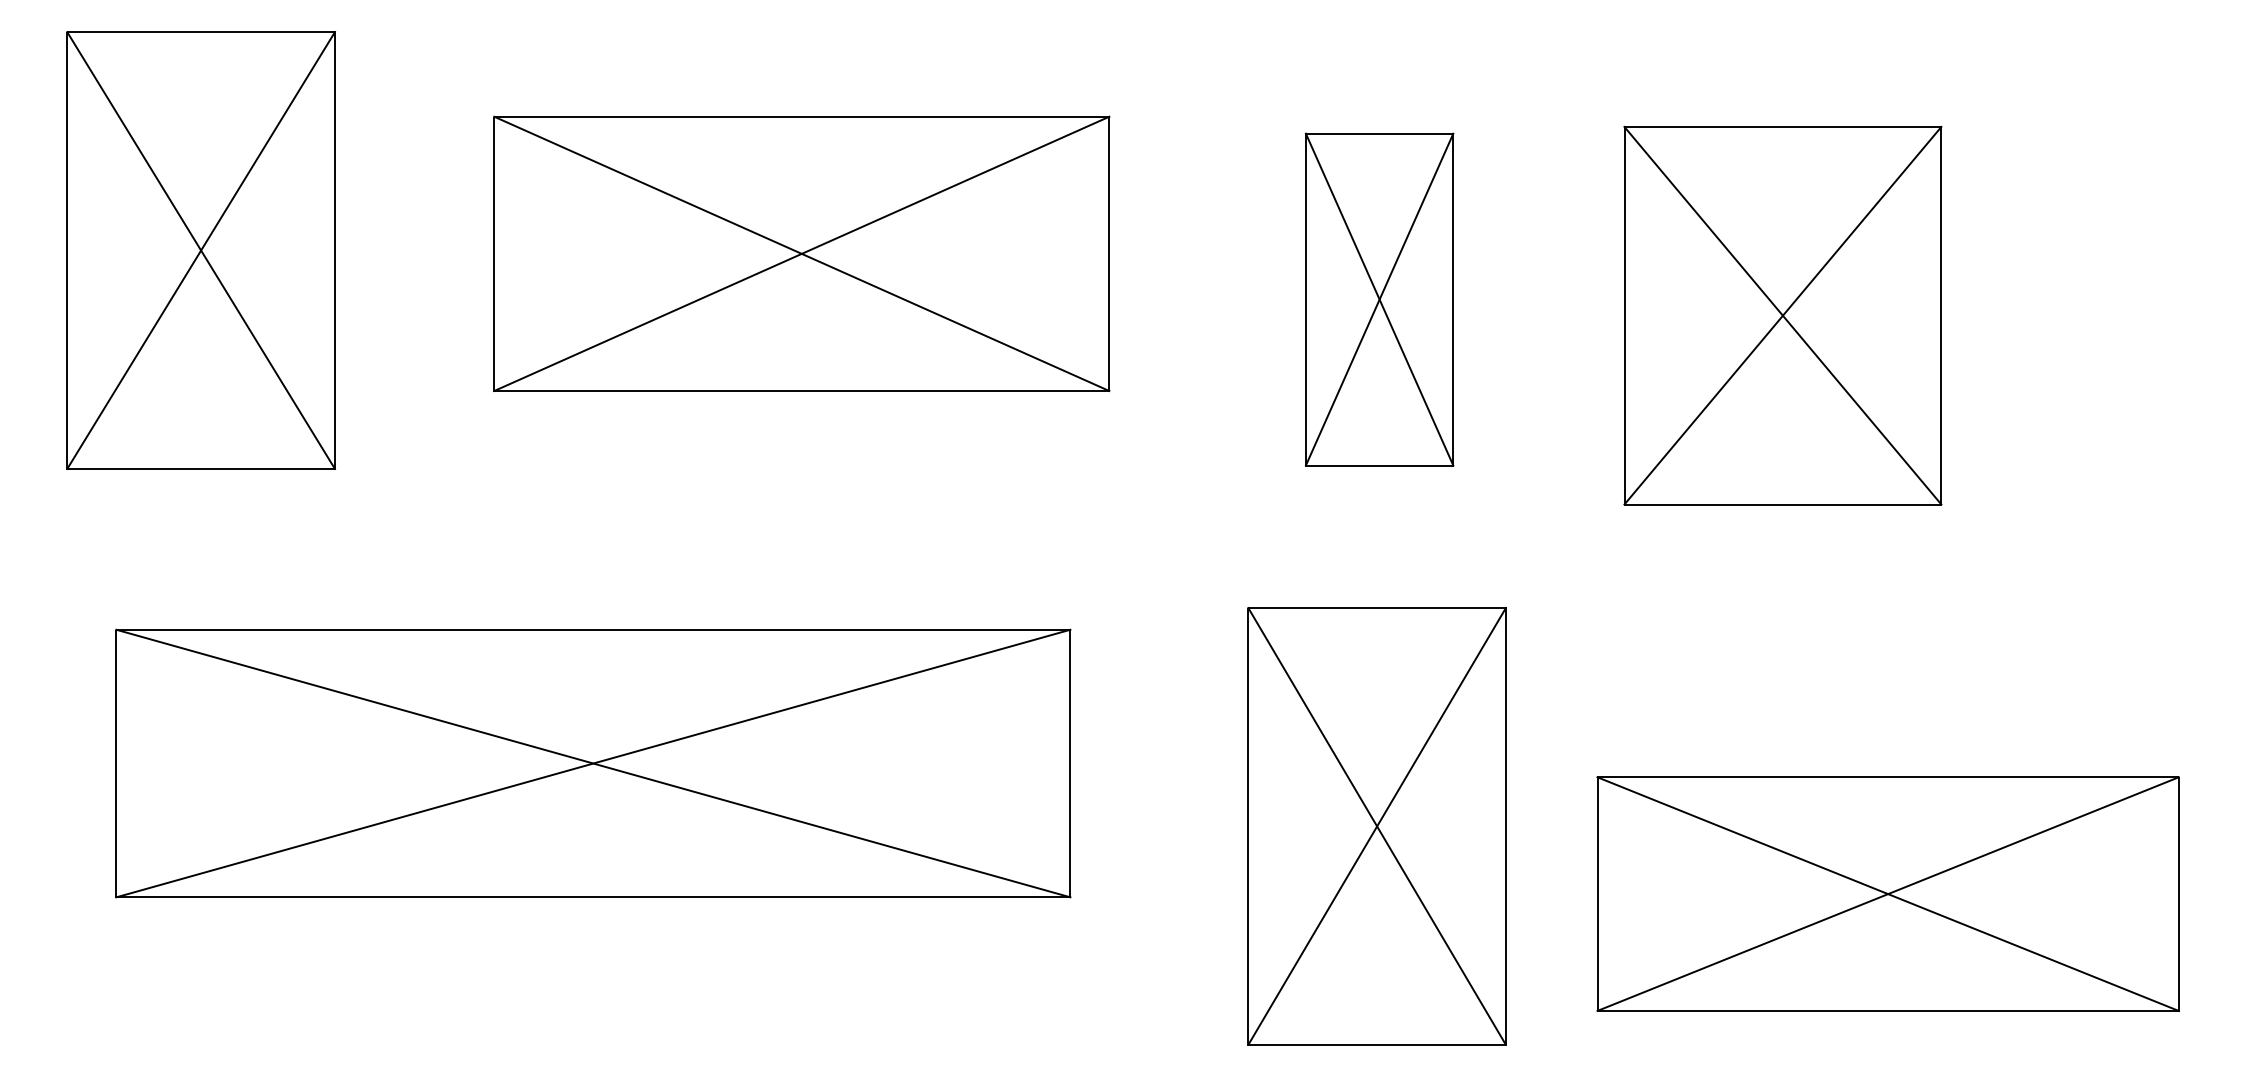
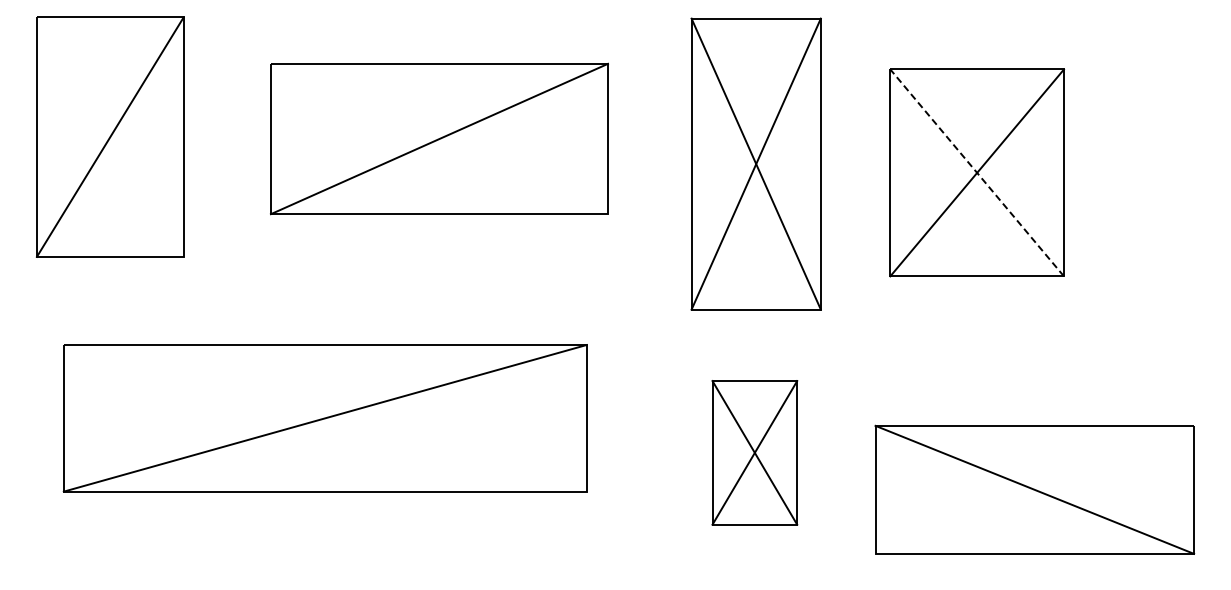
line: (199, 249) -> (109, 136), removed
line: (801, 252) -> (439, 138), removed
part: (1378, 298) -> (755, 163), size x1.6
line: (1781, 314) -> (976, 172), solid -> dashed
line: (592, 763) -> (324, 418), removed
part: (1376, 825) -> (754, 452), size x0.6
line: (1887, 893) -> (1034, 489), removed

